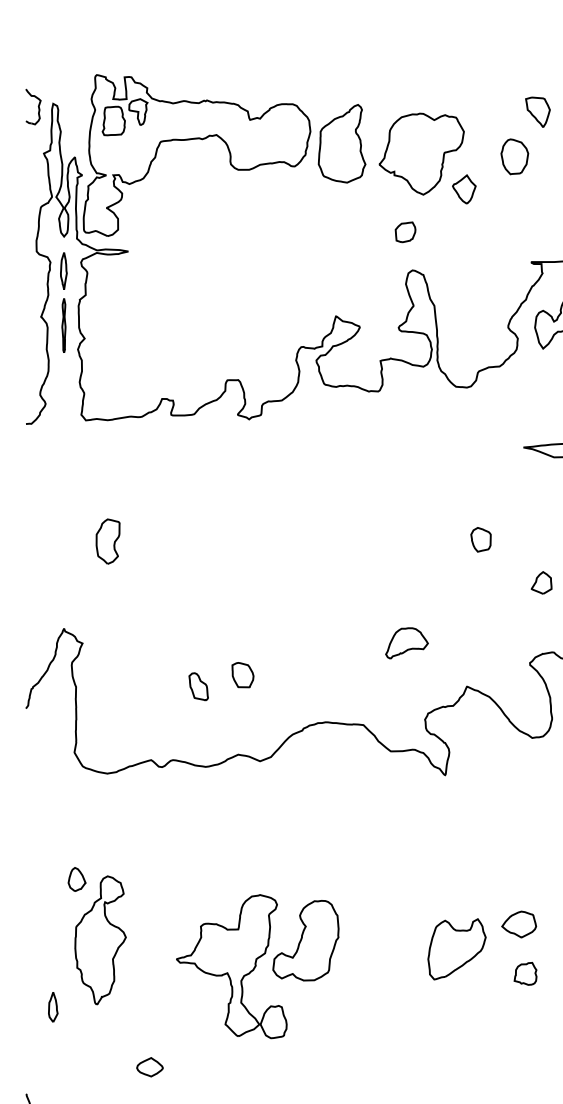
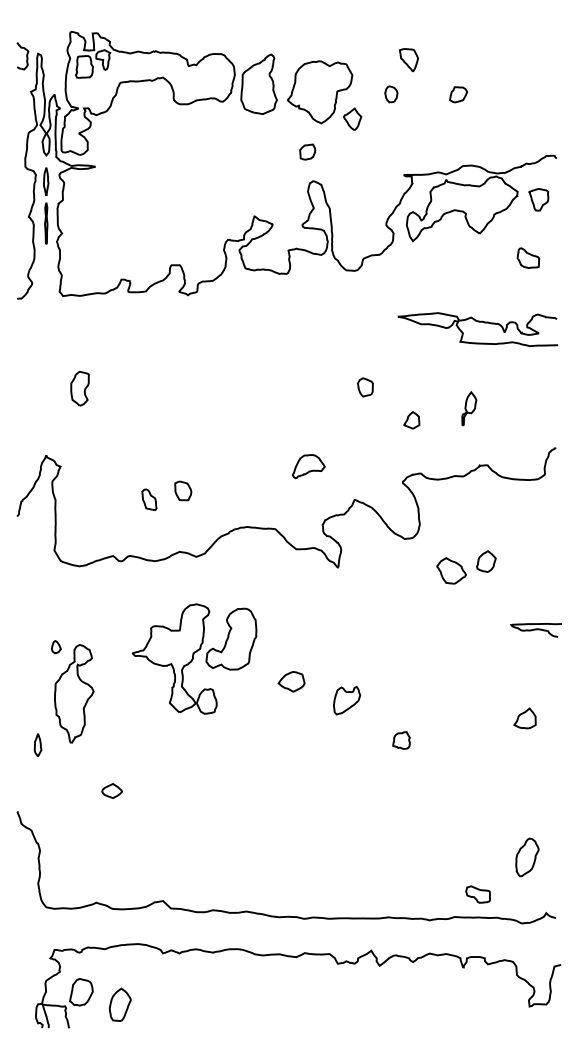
part: (515, 157) -> (391, 94), size x0.6
part: (77, 878) -> (56, 646), size x0.7
part: (519, 924) -> (291, 681), moved
part: (456, 948) -> (346, 700), size x0.6
part: (257, 965) -> (194, 658), moved
part: (525, 973) -> (401, 740), moved

